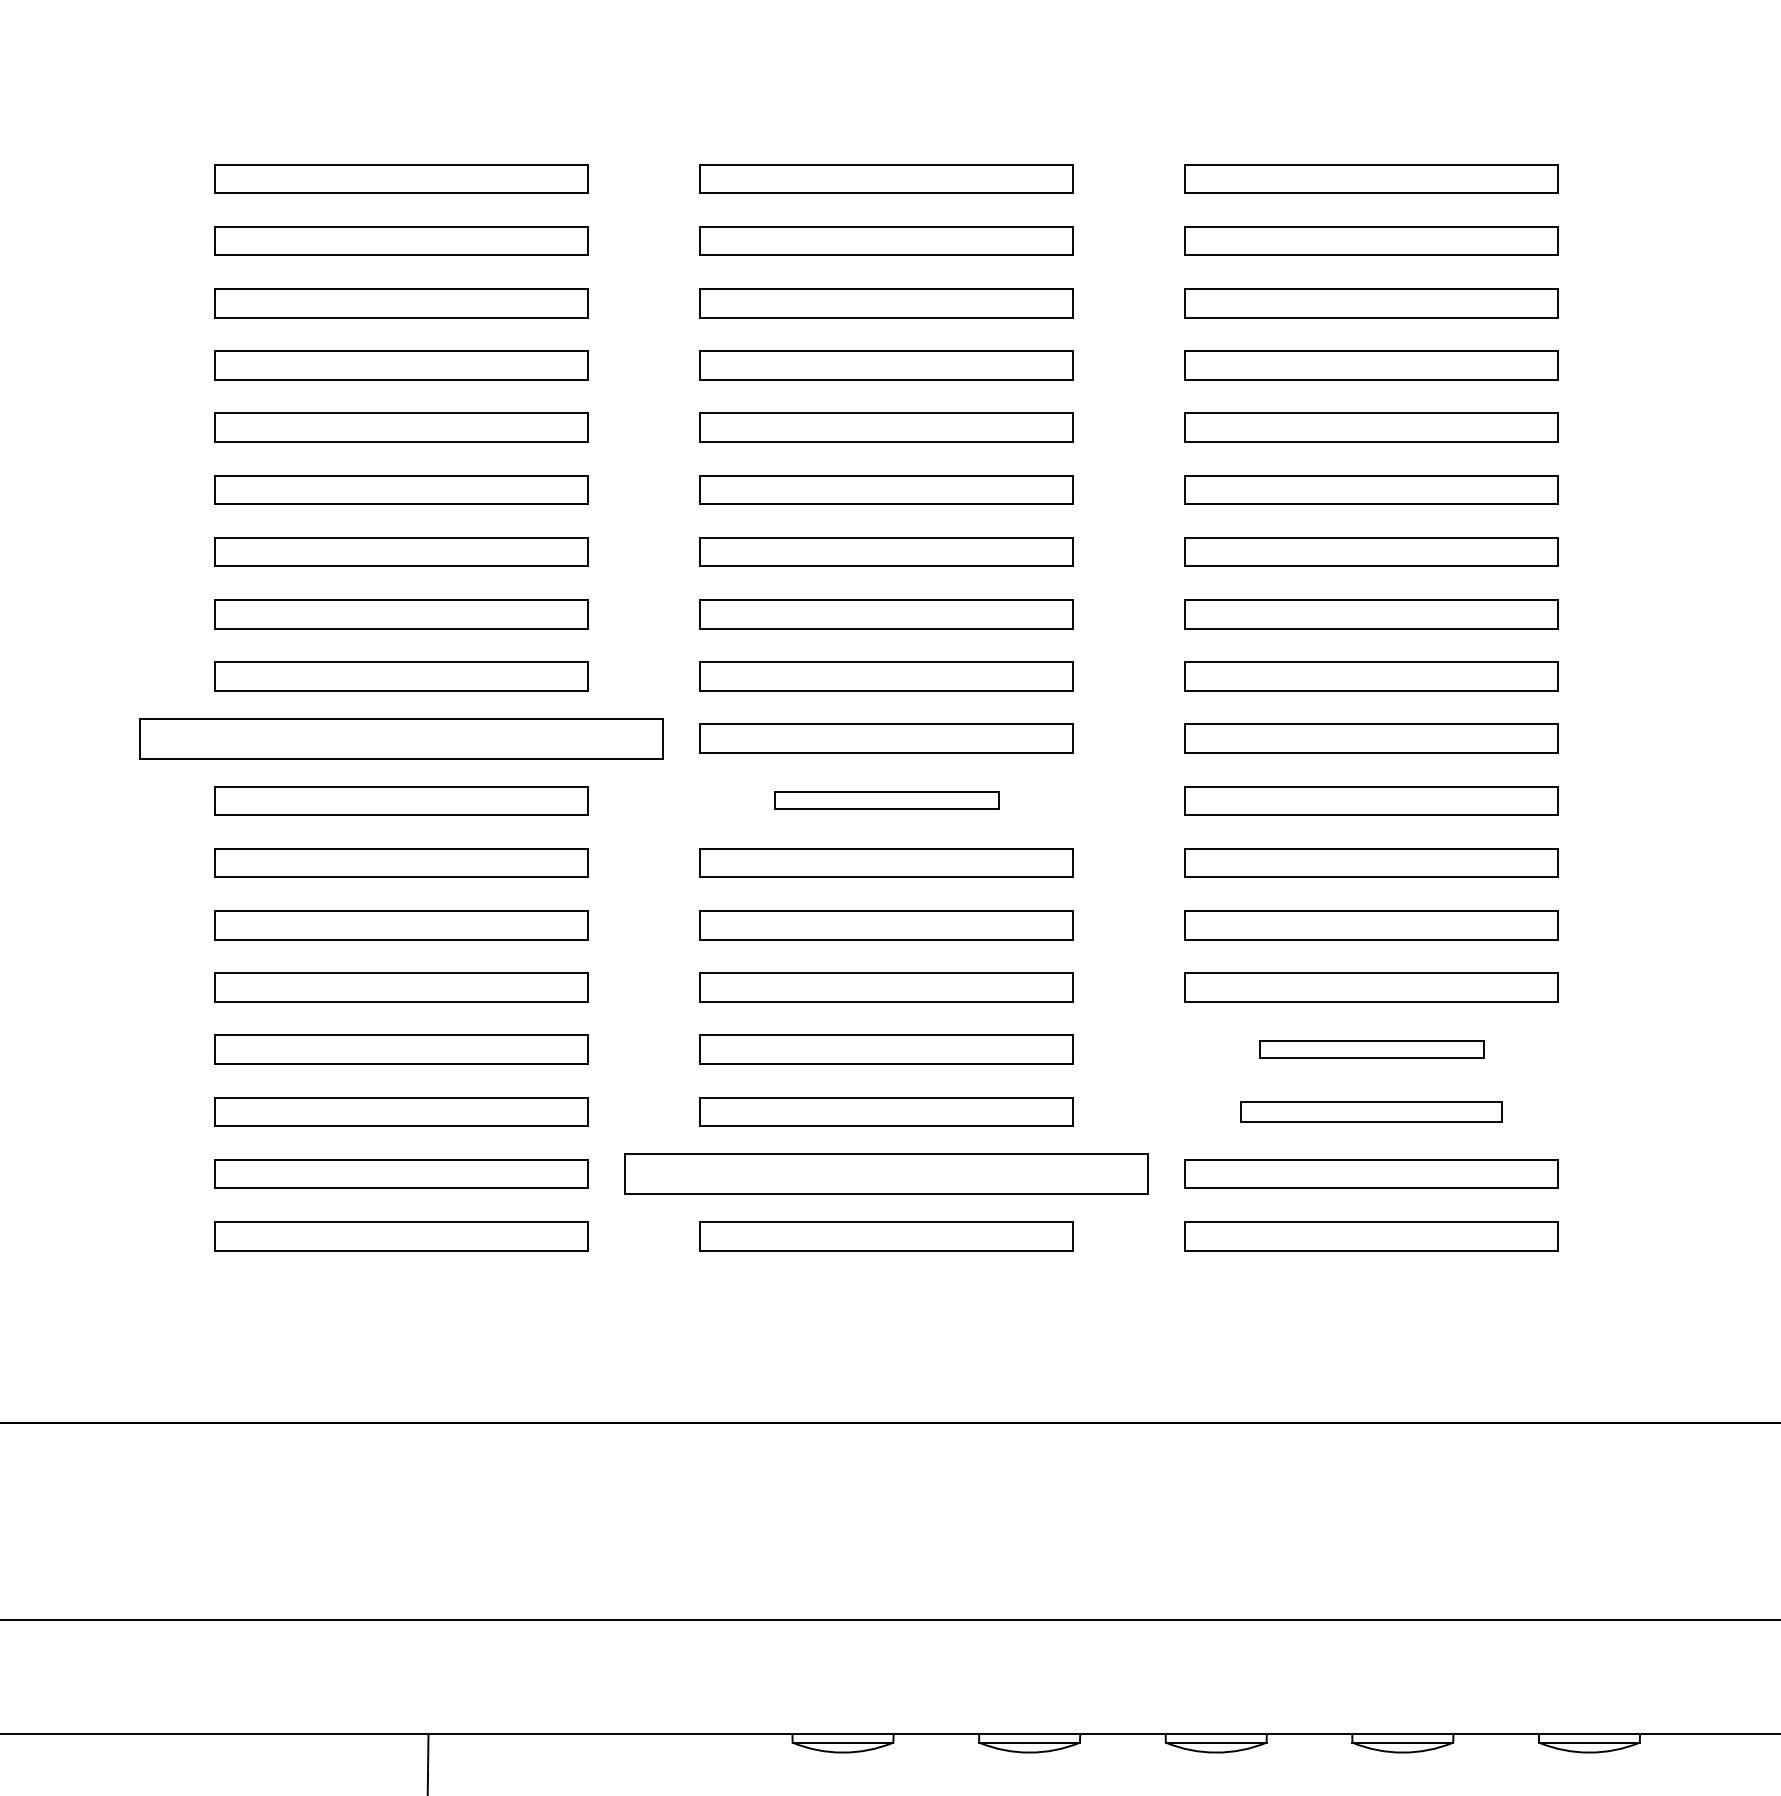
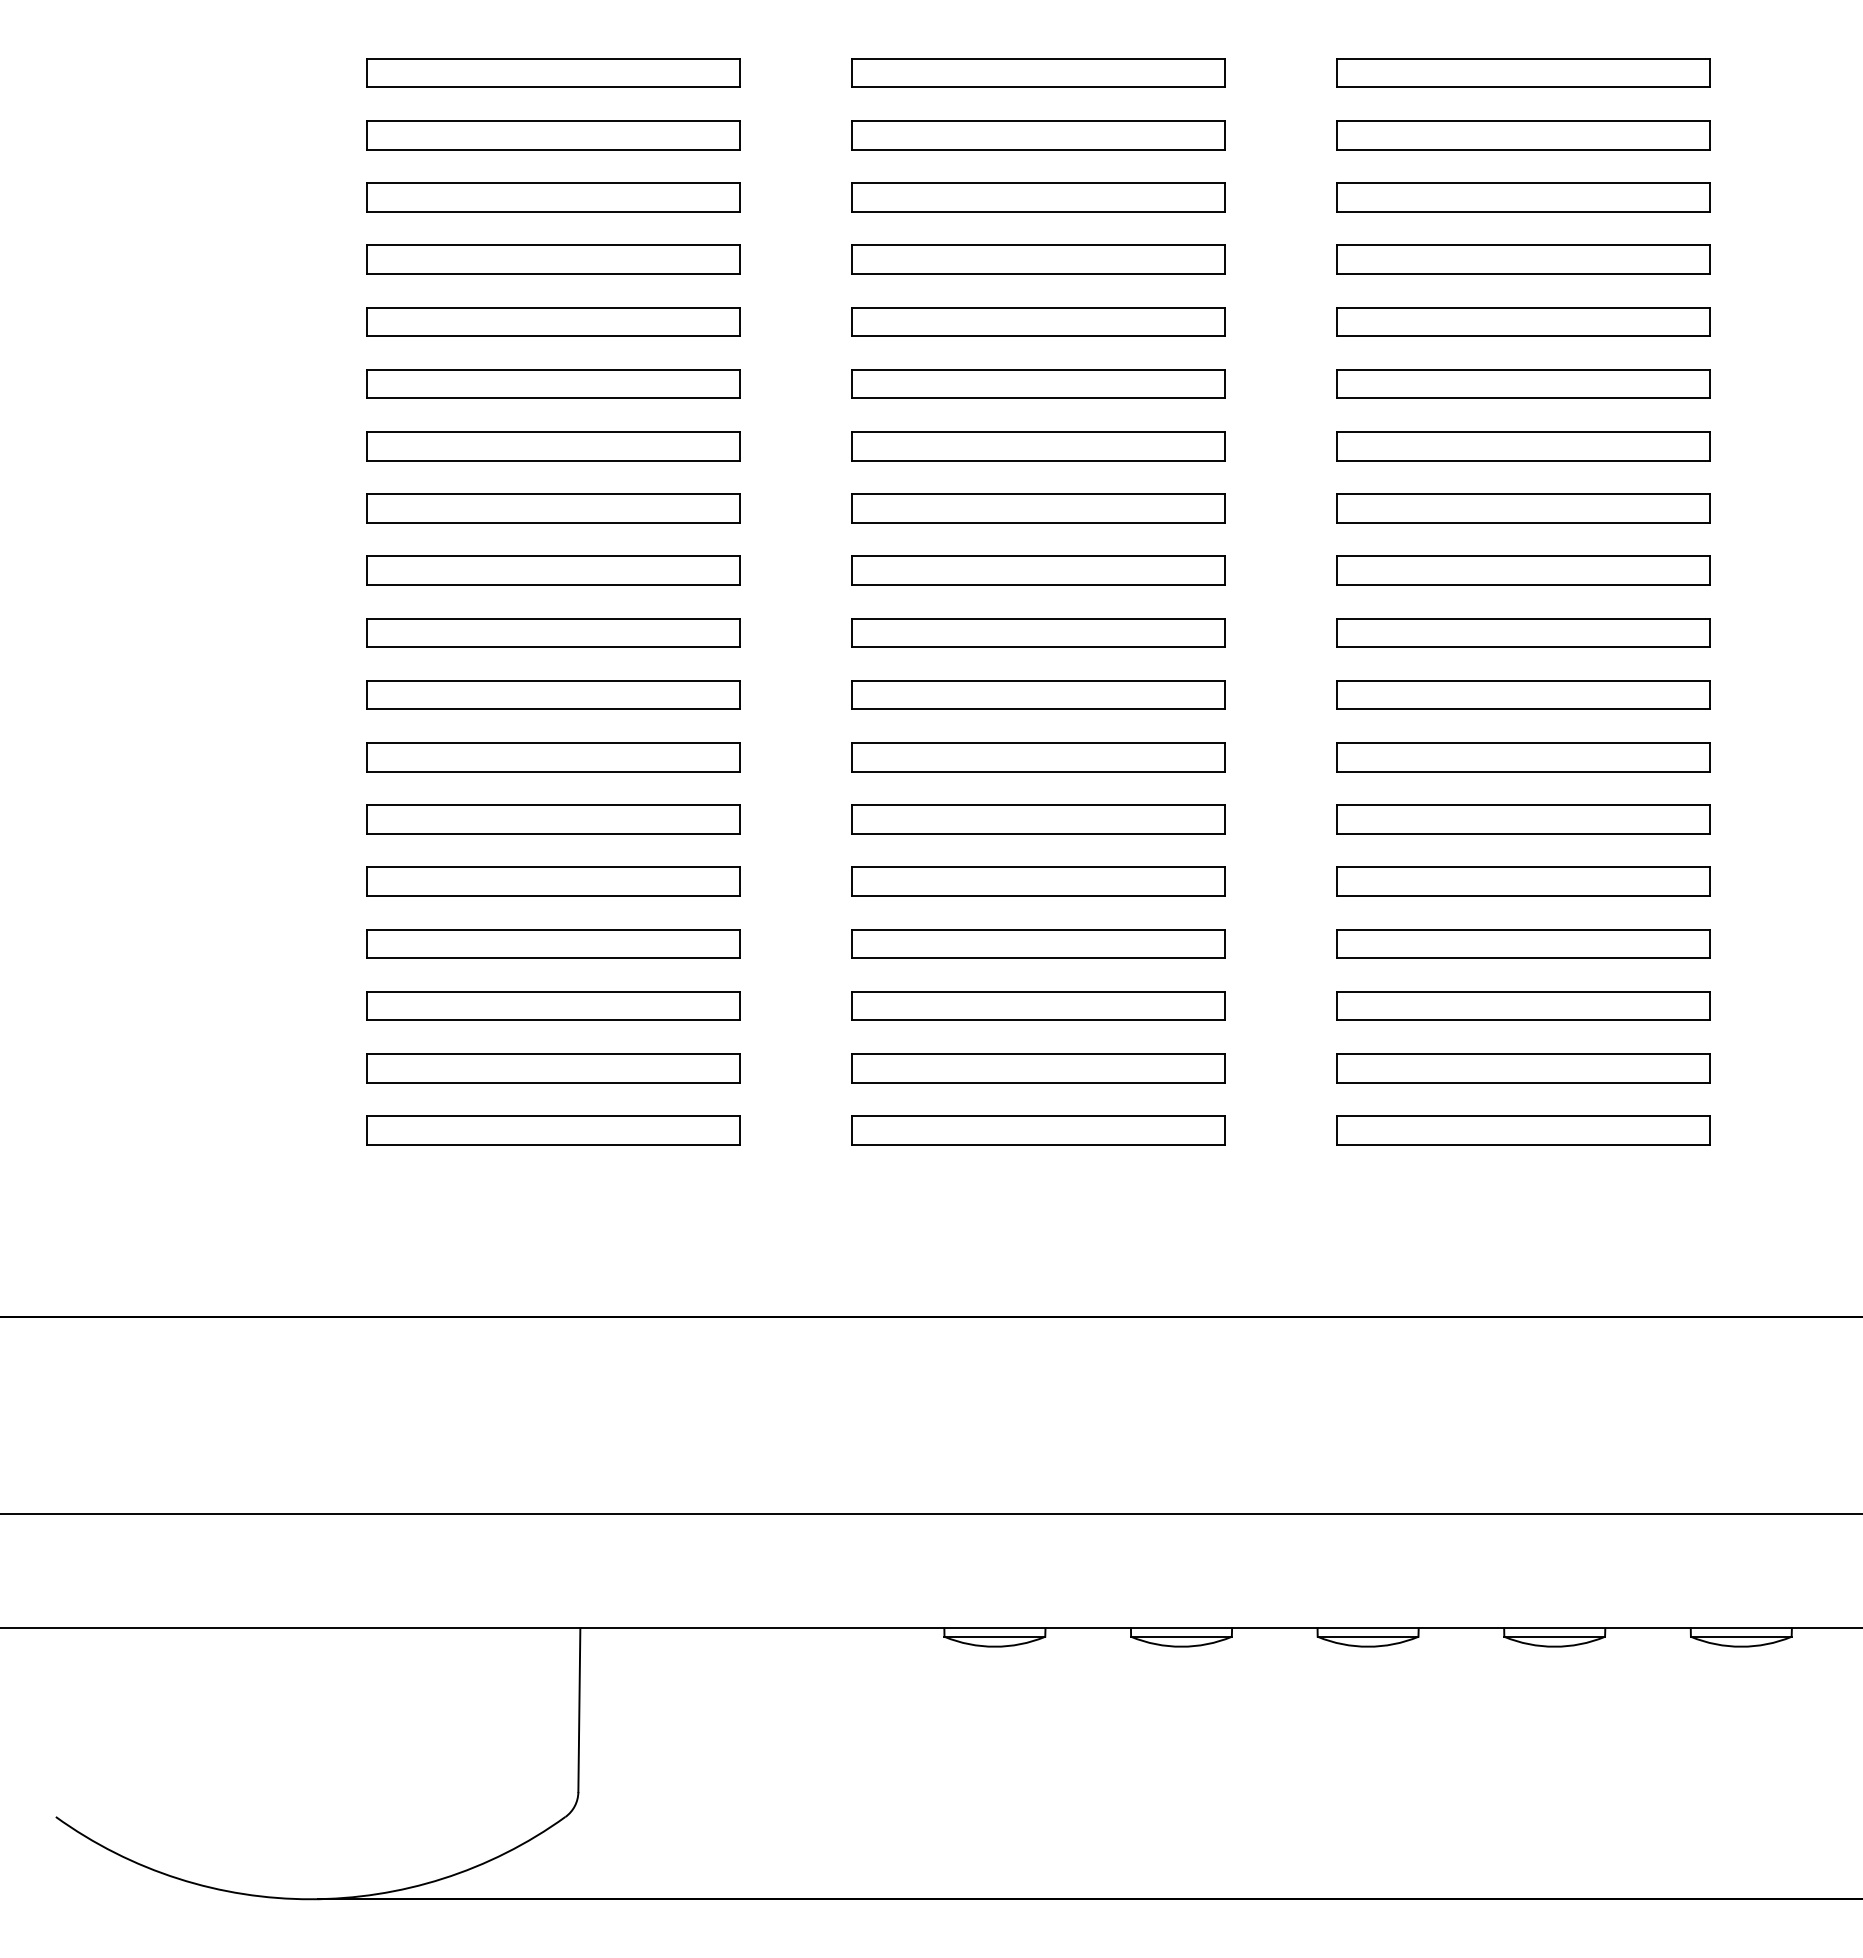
part: (401, 738) -> (553, 632), size x0.71
part: (886, 800) -> (1038, 694), size x1.67
part: (1371, 1049) -> (1523, 943), size x1.67
part: (1371, 1111) -> (1523, 1005), size x1.43
part: (886, 1174) -> (1038, 1068), size x0.71

